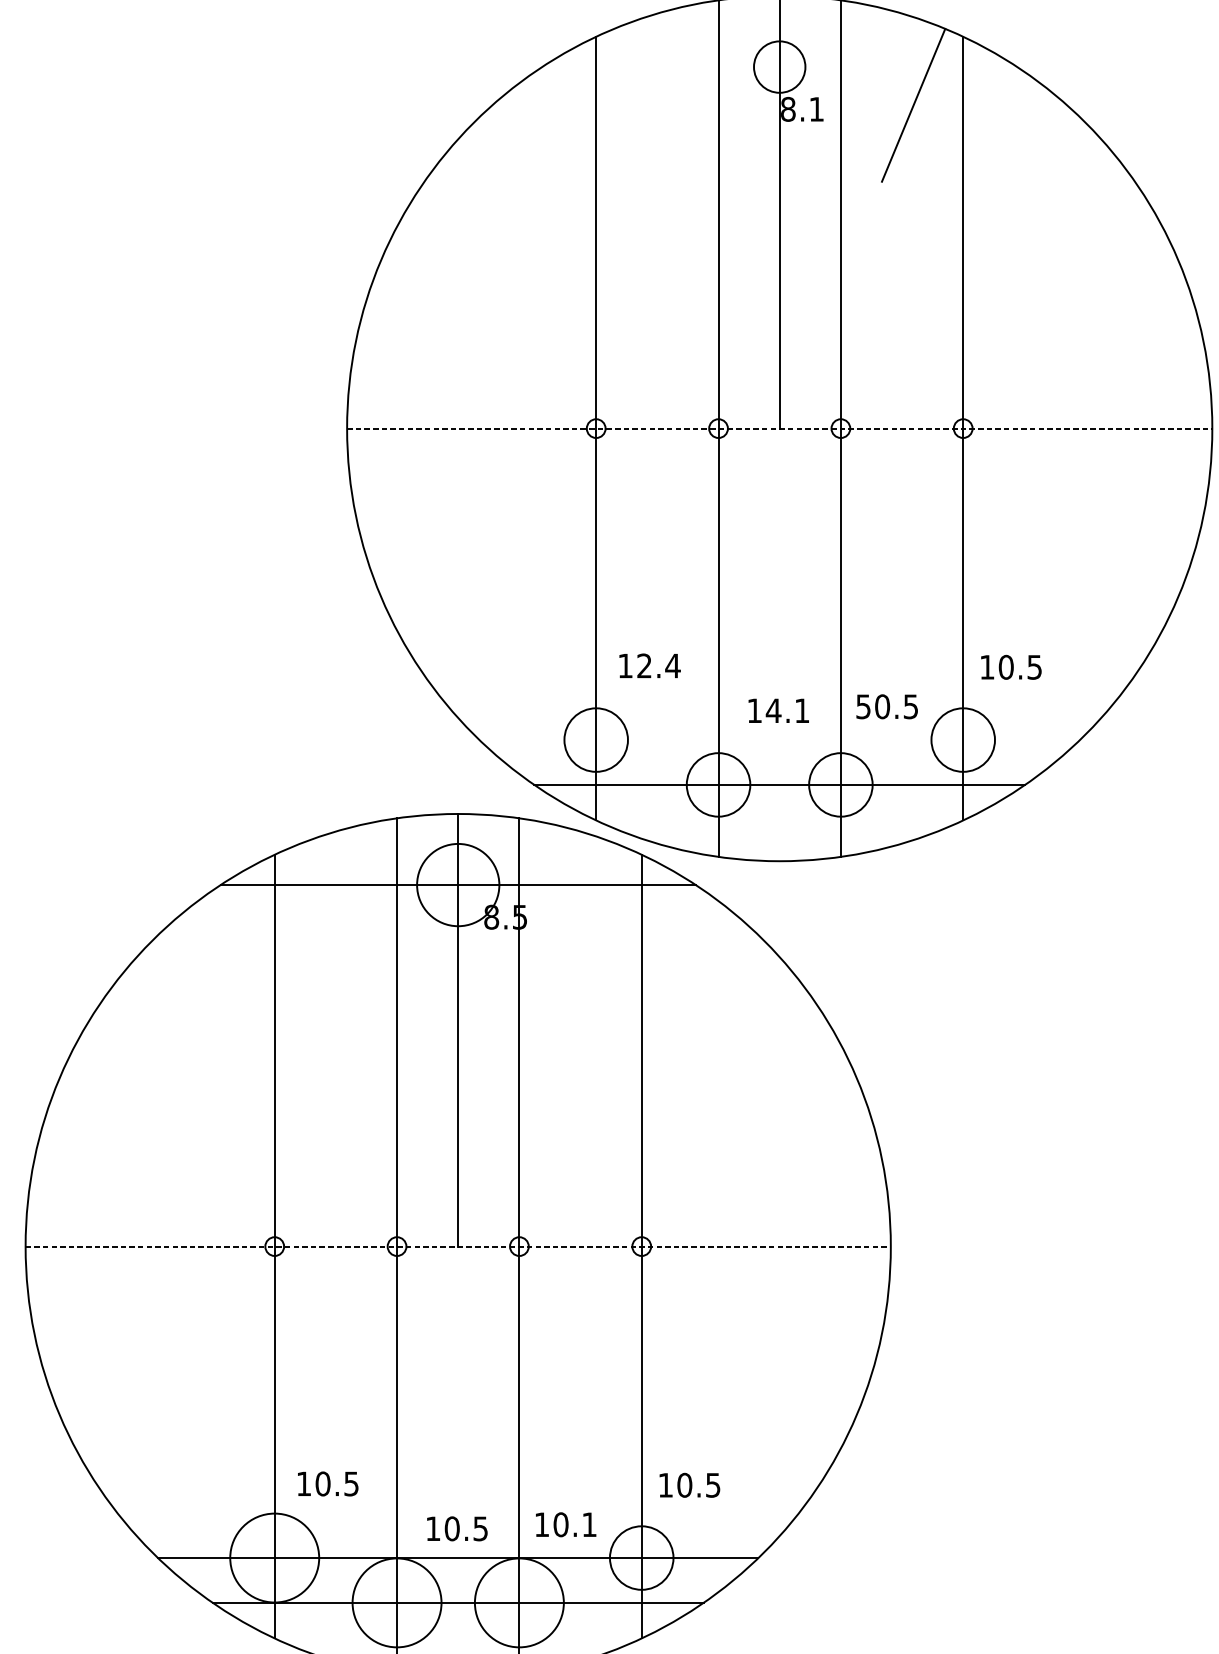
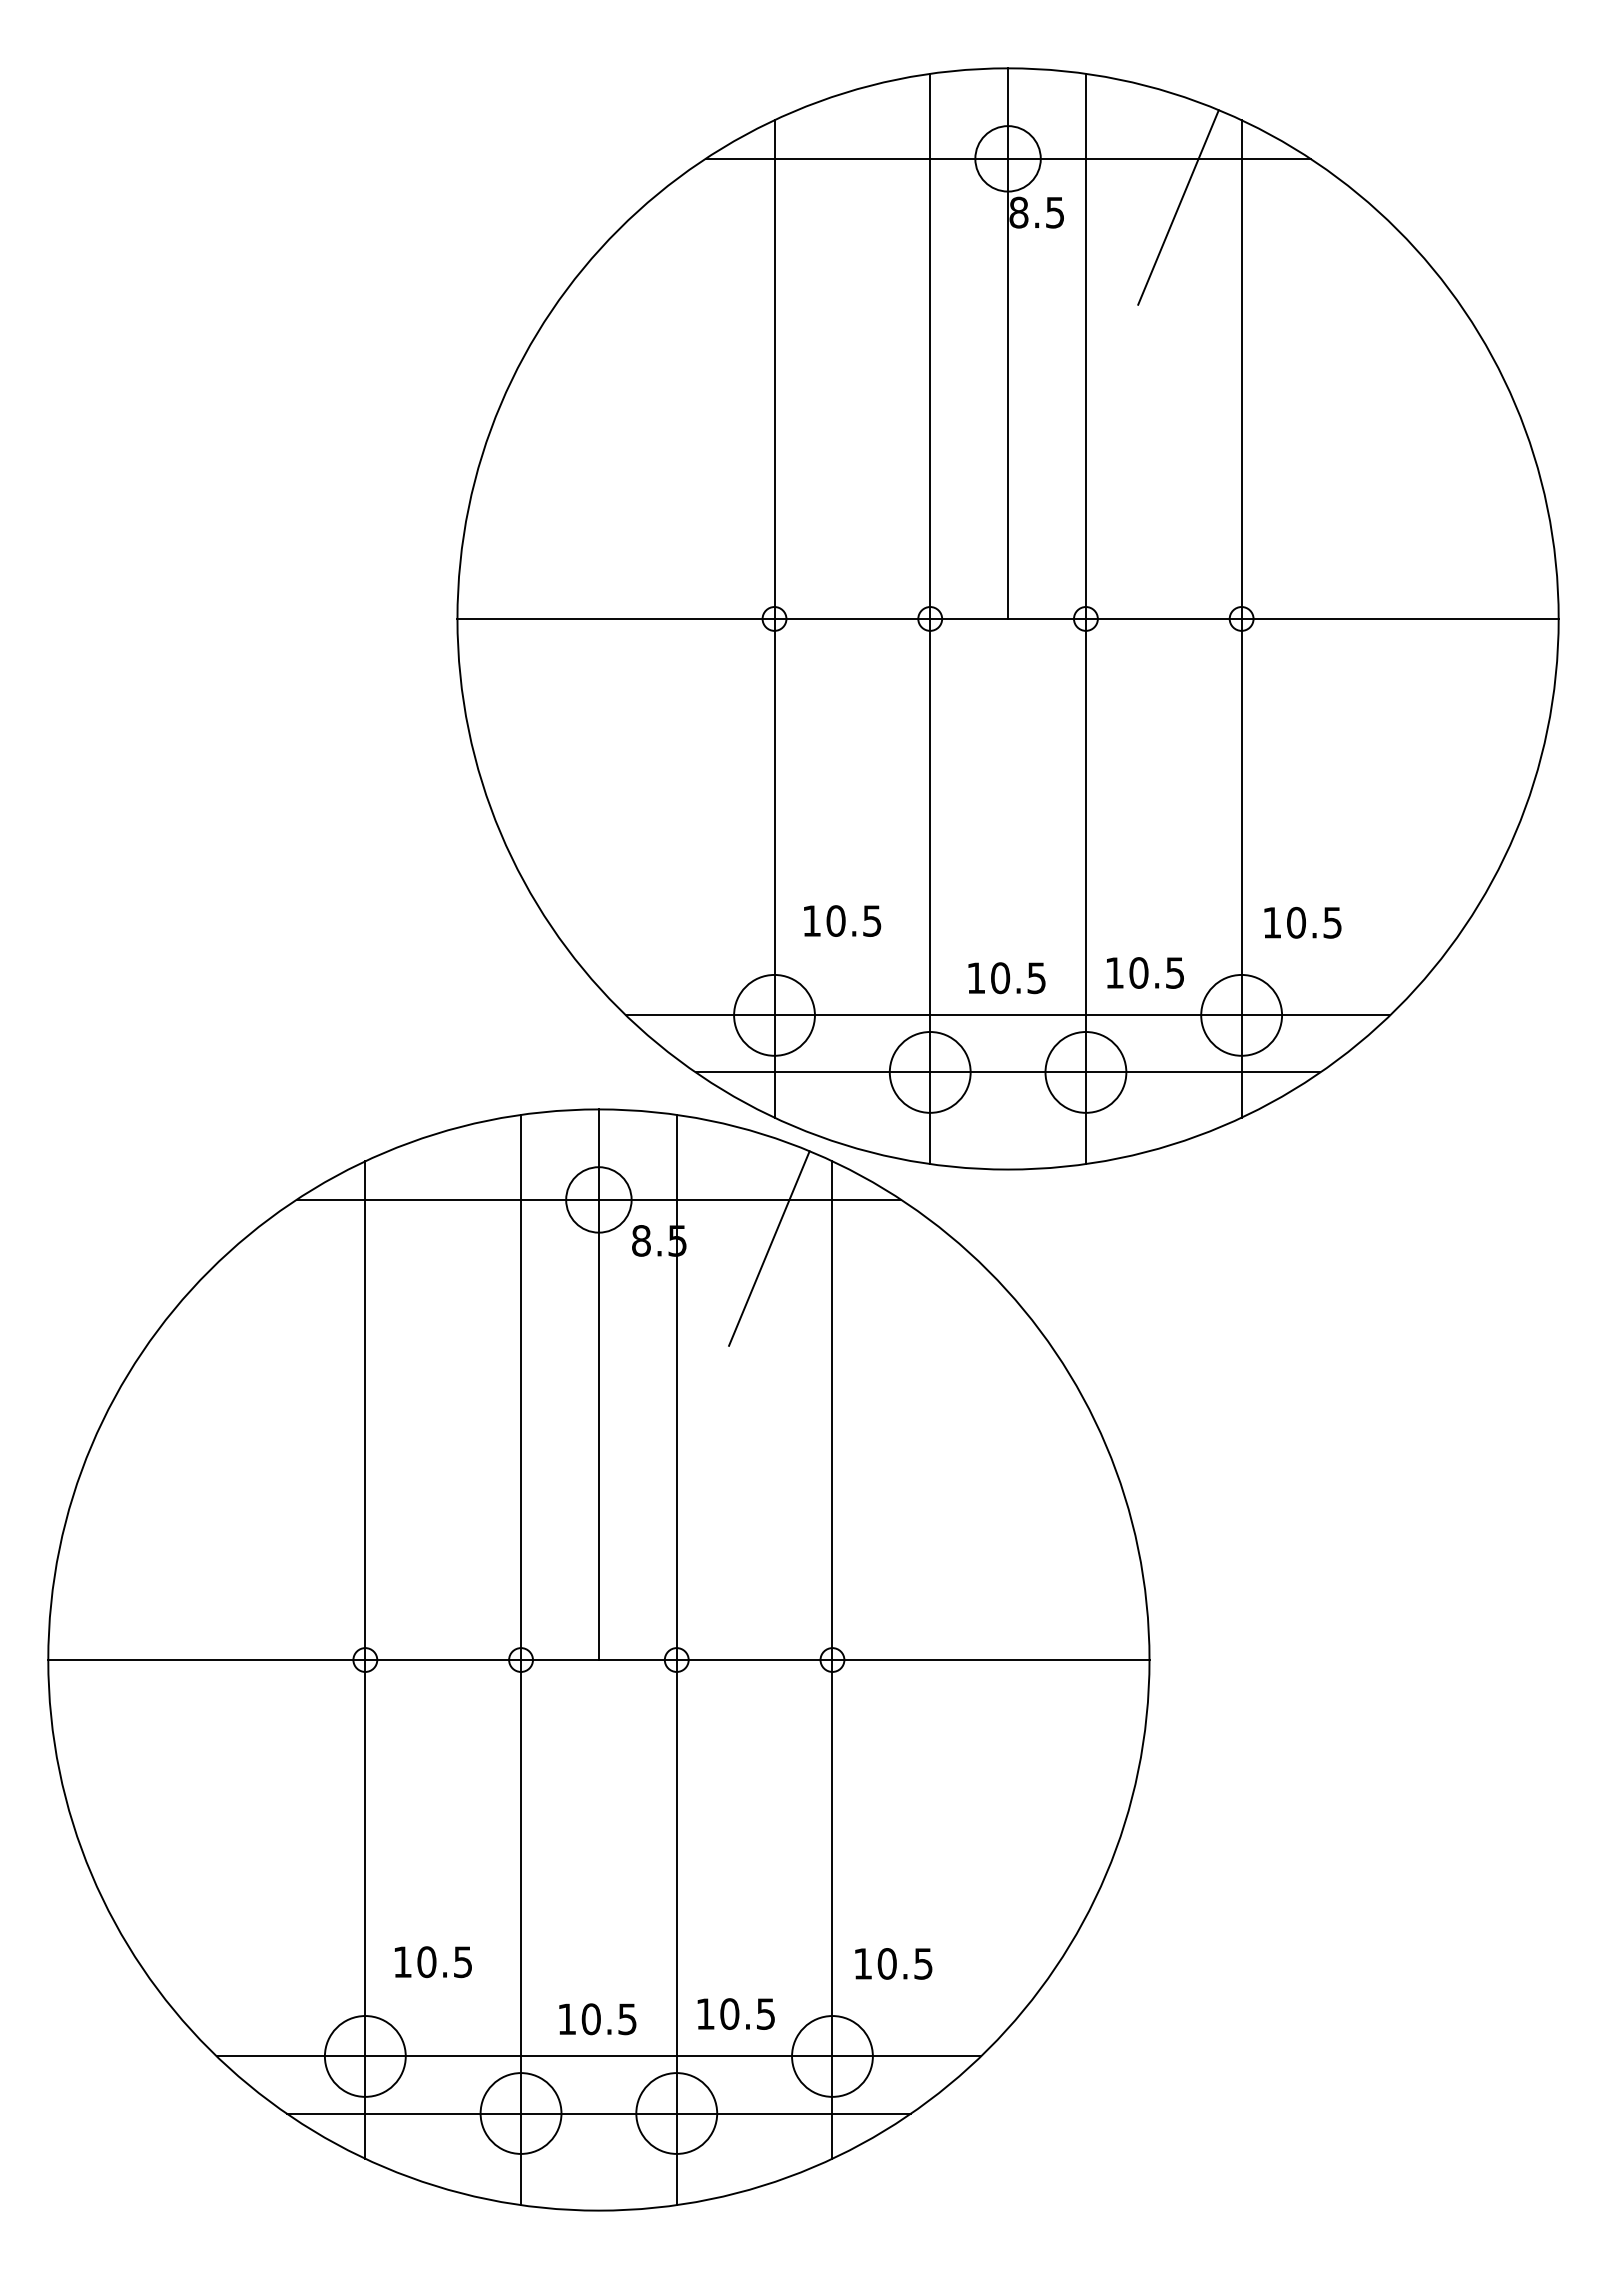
line: (779, 66) -> (1007, 158), added
text: (816, 109) -> (1054, 212), 8.1 -> 8.5
line: (780, 428) -> (1008, 618), dashed -> solid
text: (659, 665) -> (854, 920), 12.4 -> 10.5
text: (863, 706) -> (1114, 972), 50.5 -> 10.5
text: (787, 711) -> (1017, 978), 14.1 -> 10.5
line: (779, 740) -> (1007, 1015), added
circle: (457, 884) -> (598, 1199), size x0.62
line: (592, 923) -> (769, 1248), added
line: (457, 1246) -> (598, 1660), dashed -> solid
text: (589, 1524) -> (765, 2013), 10.1 -> 10.5
circle: (274, 1558) -> (364, 2056), size x0.71
circle: (396, 1602) -> (520, 2113), size x0.71
circle: (519, 1602) -> (676, 2113), size x0.71

